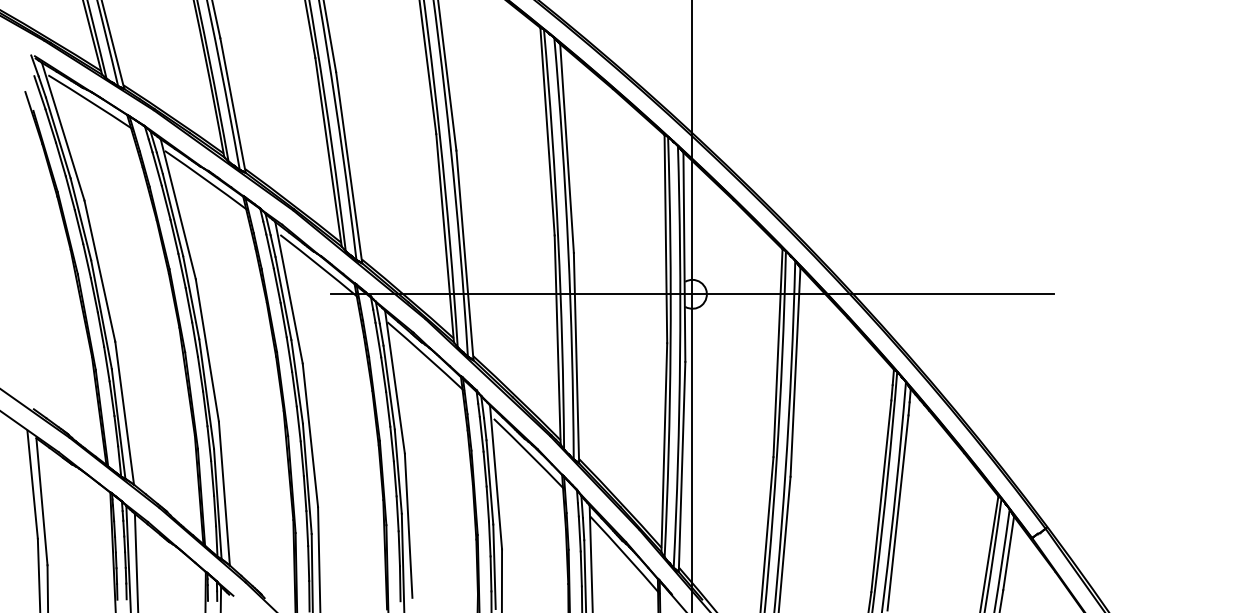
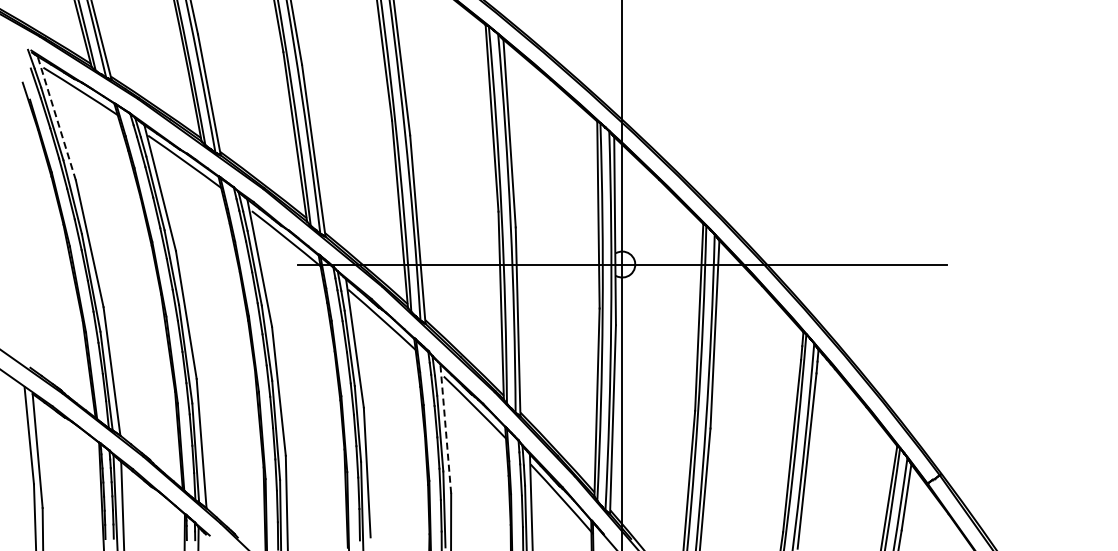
line: (62, 131) -> (56, 118), solid -> dashed
line: (495, 477) -> (445, 429), solid -> dashed

